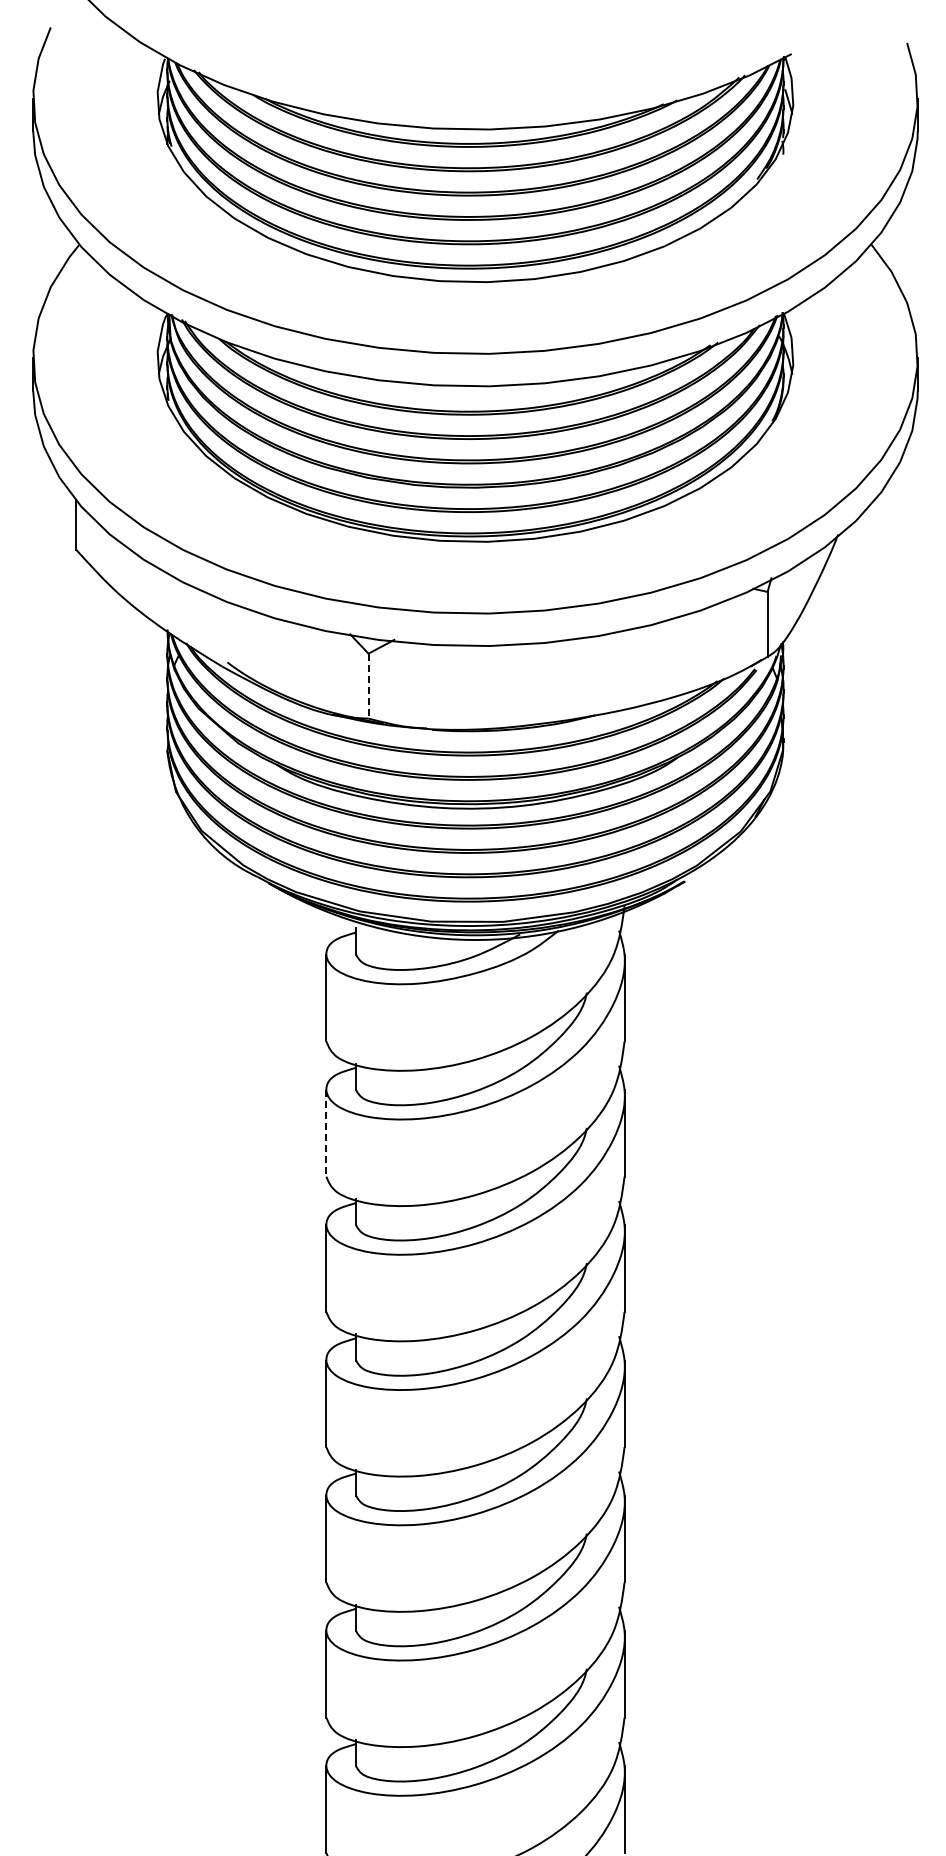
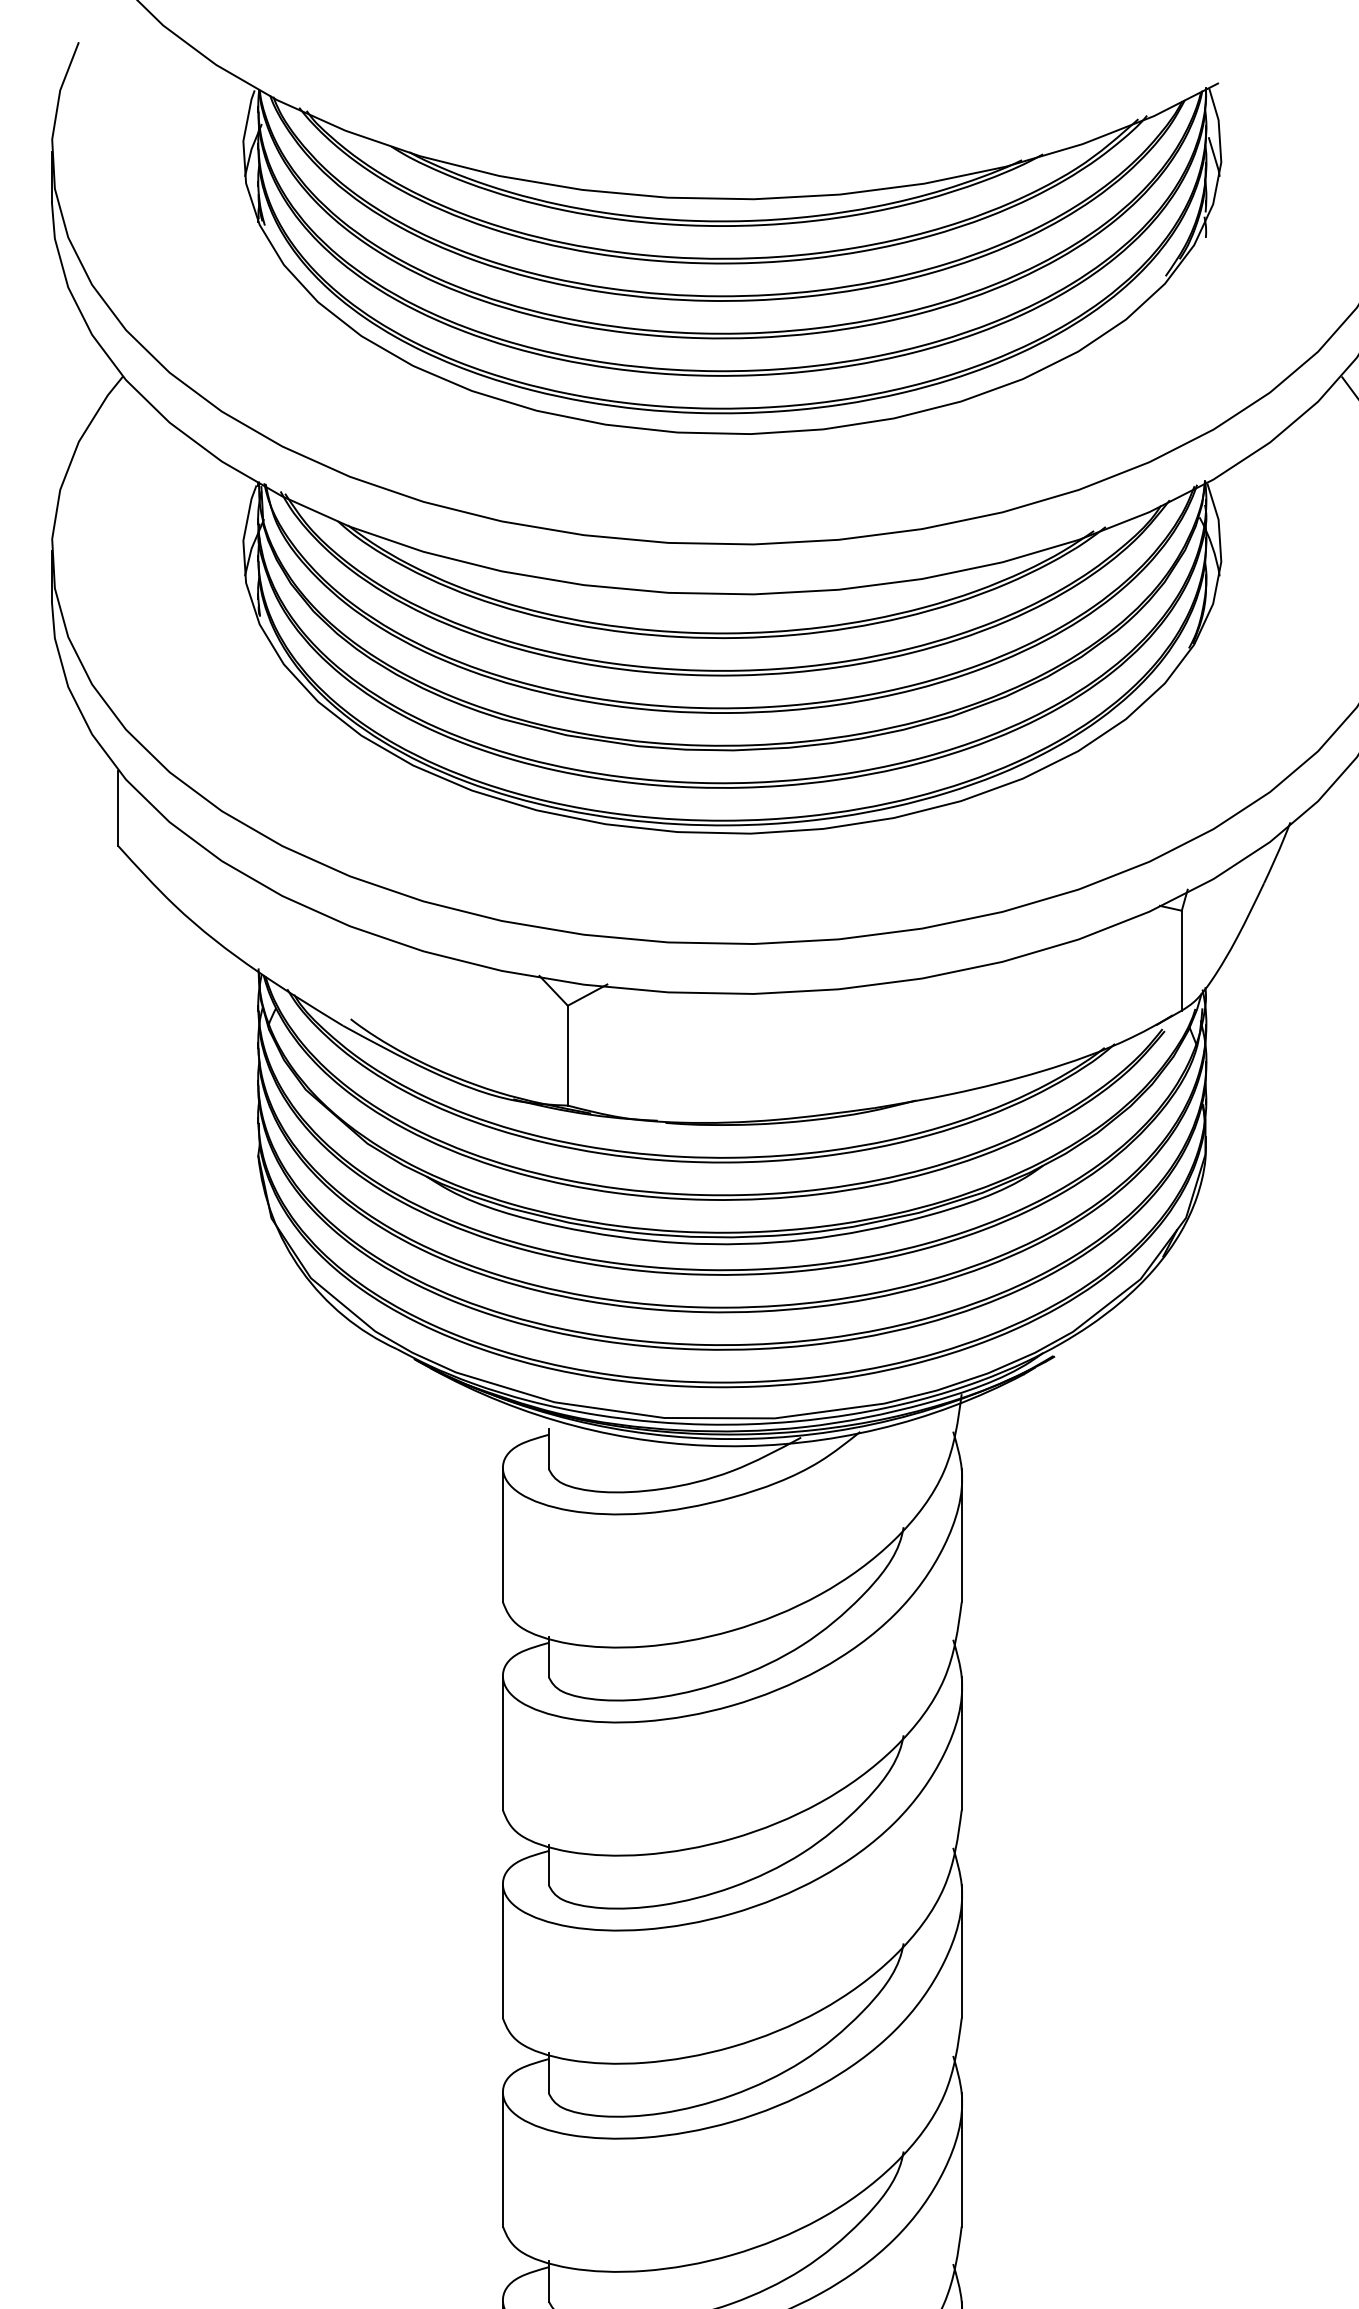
line: (368, 686) -> (567, 1056), dashed -> solid
line: (326, 1133) -> (503, 1743), dashed -> solid

